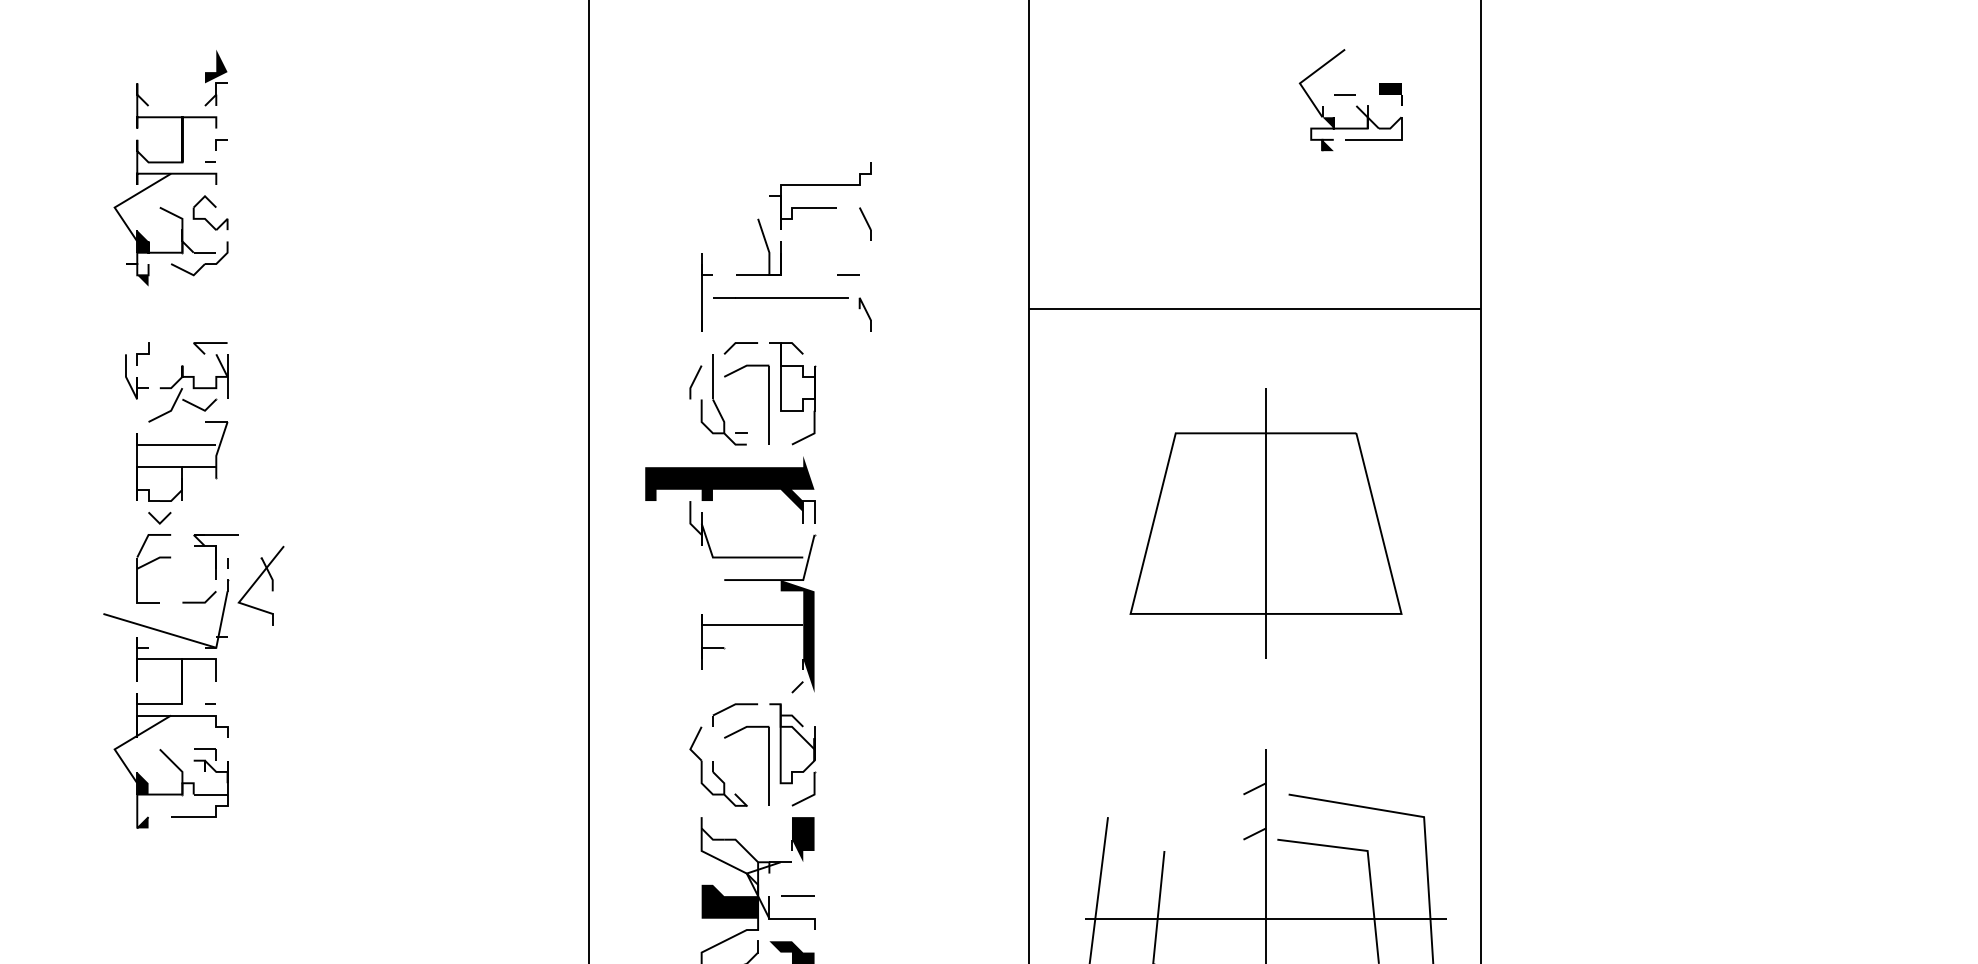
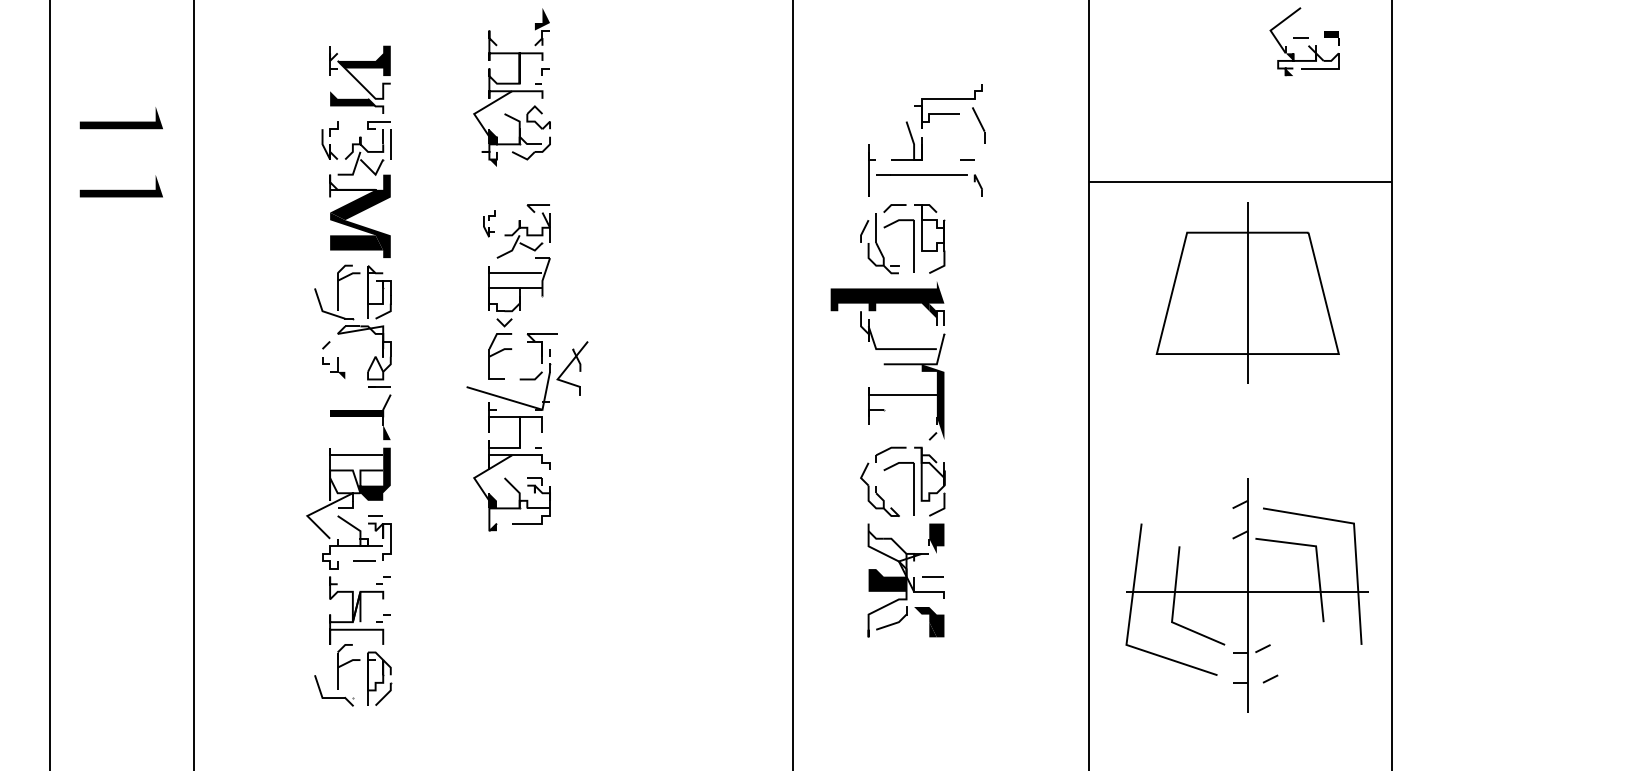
part: (865, 223) -> (978, 124), size x1.6
part: (135, 370) -> (488, 223), size x0.7
part: (1265, 522) -> (1247, 292), moved

